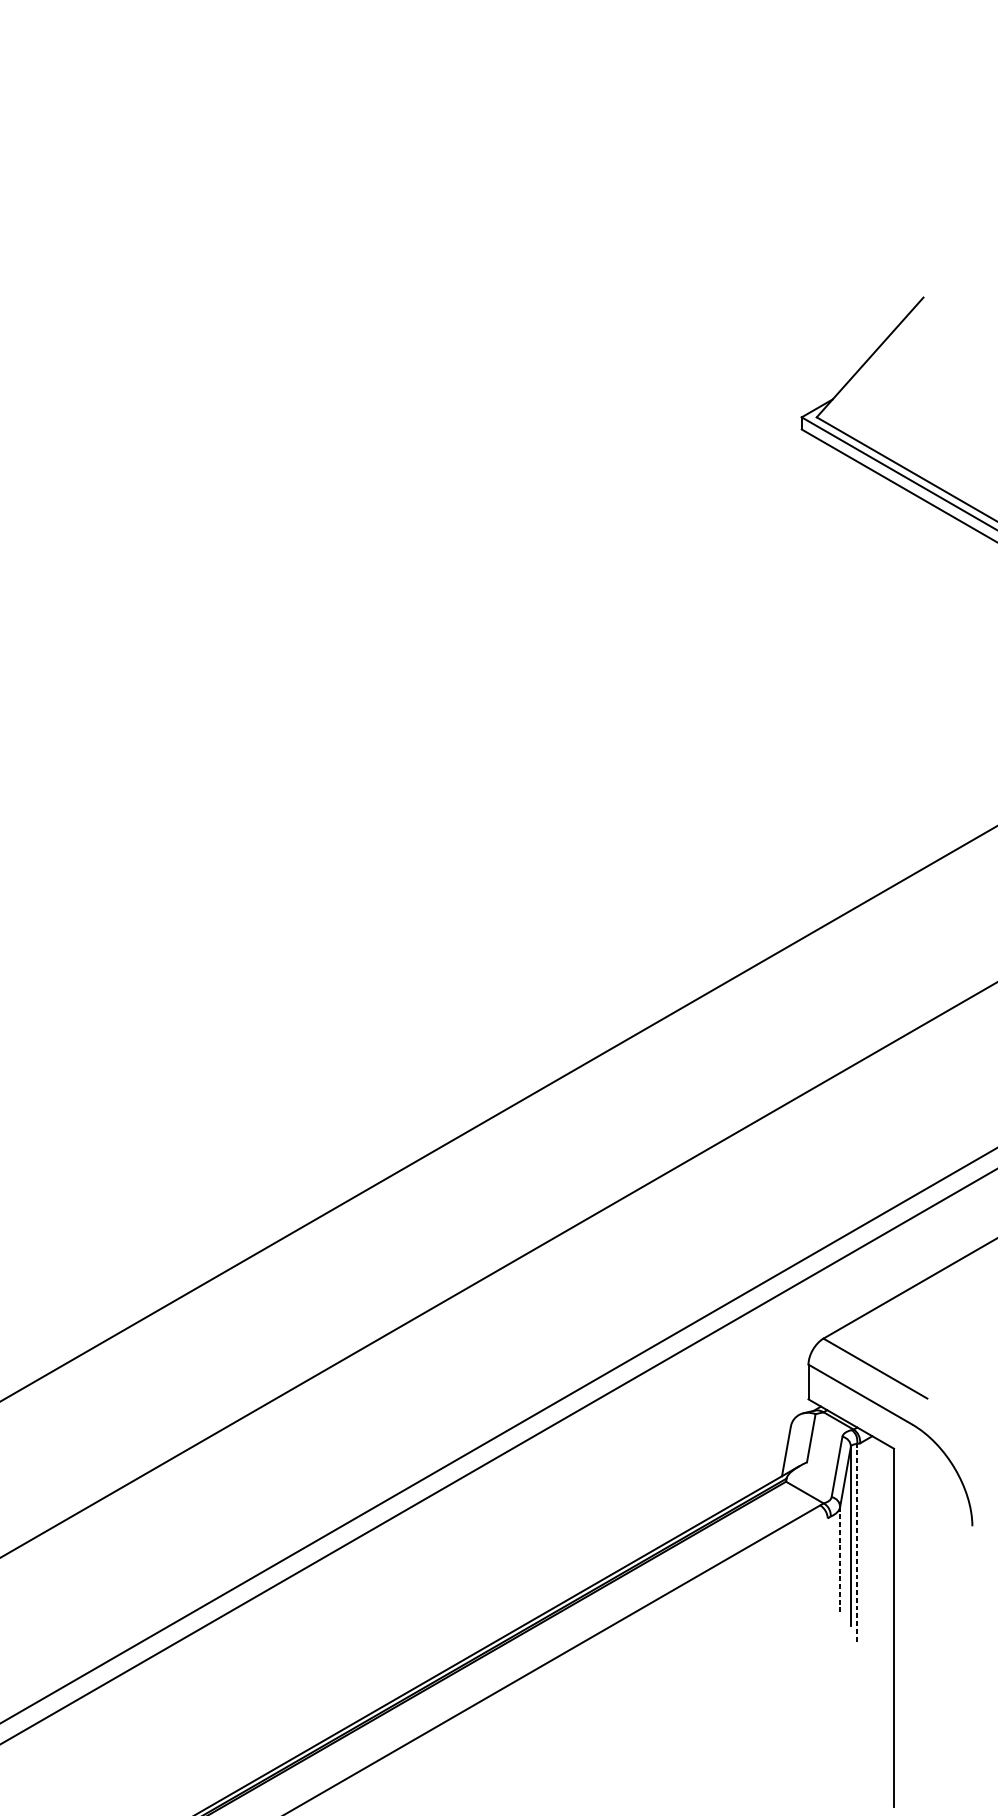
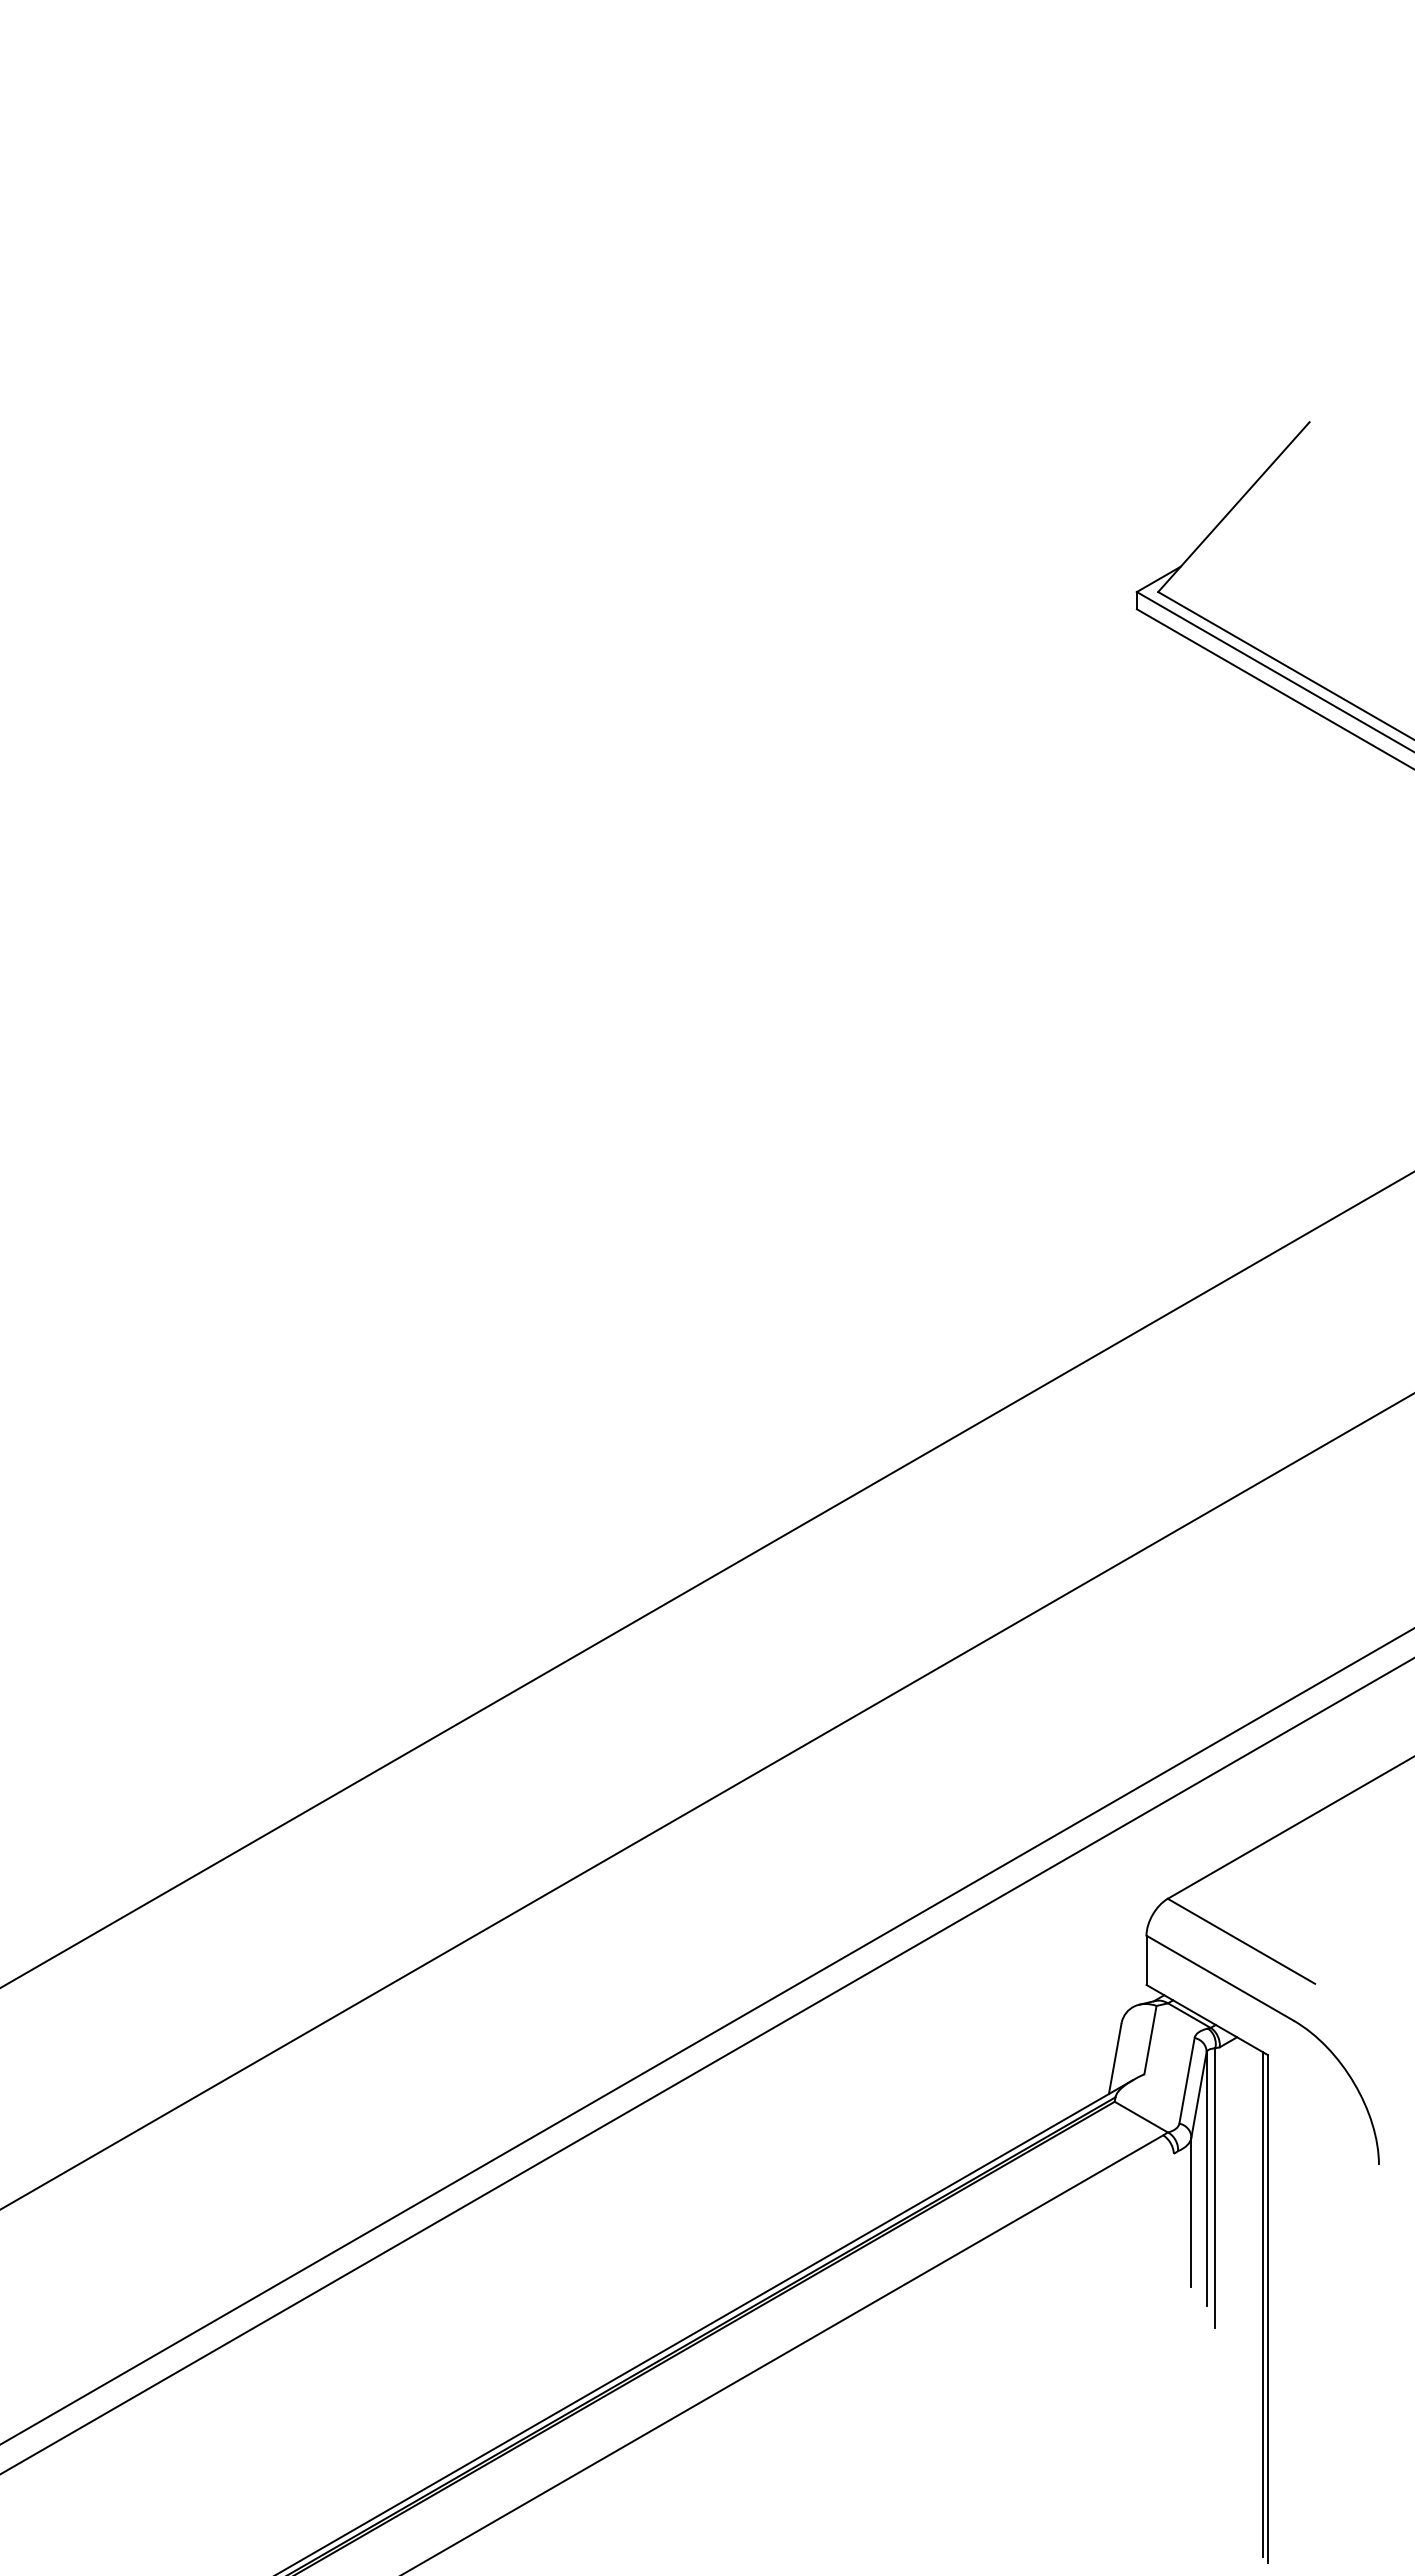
line: (857, 1542) -> (1215, 2187), dashed -> solid
line: (840, 1559) -> (1191, 2212), dashed -> solid
line: (890, 1624) -> (1263, 2304), added

